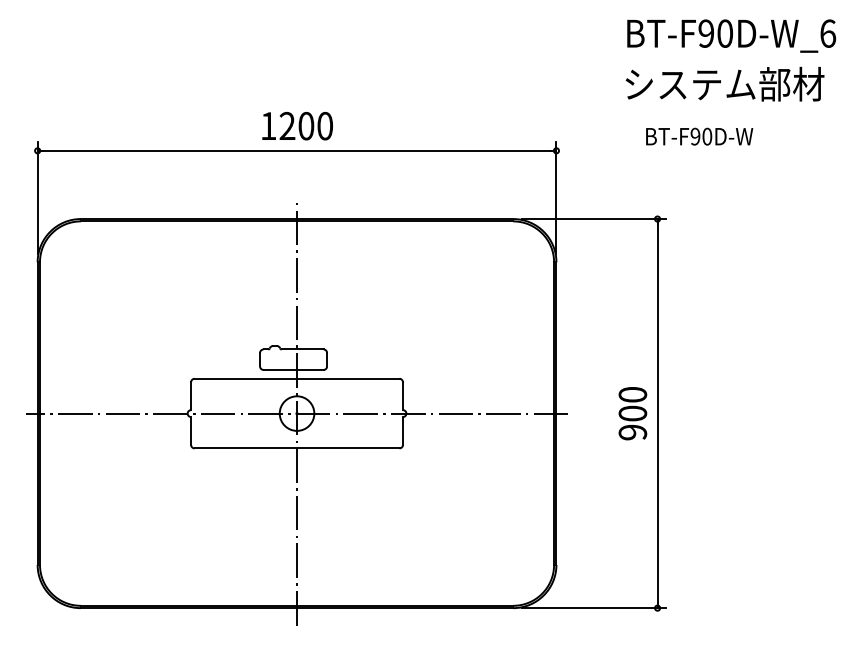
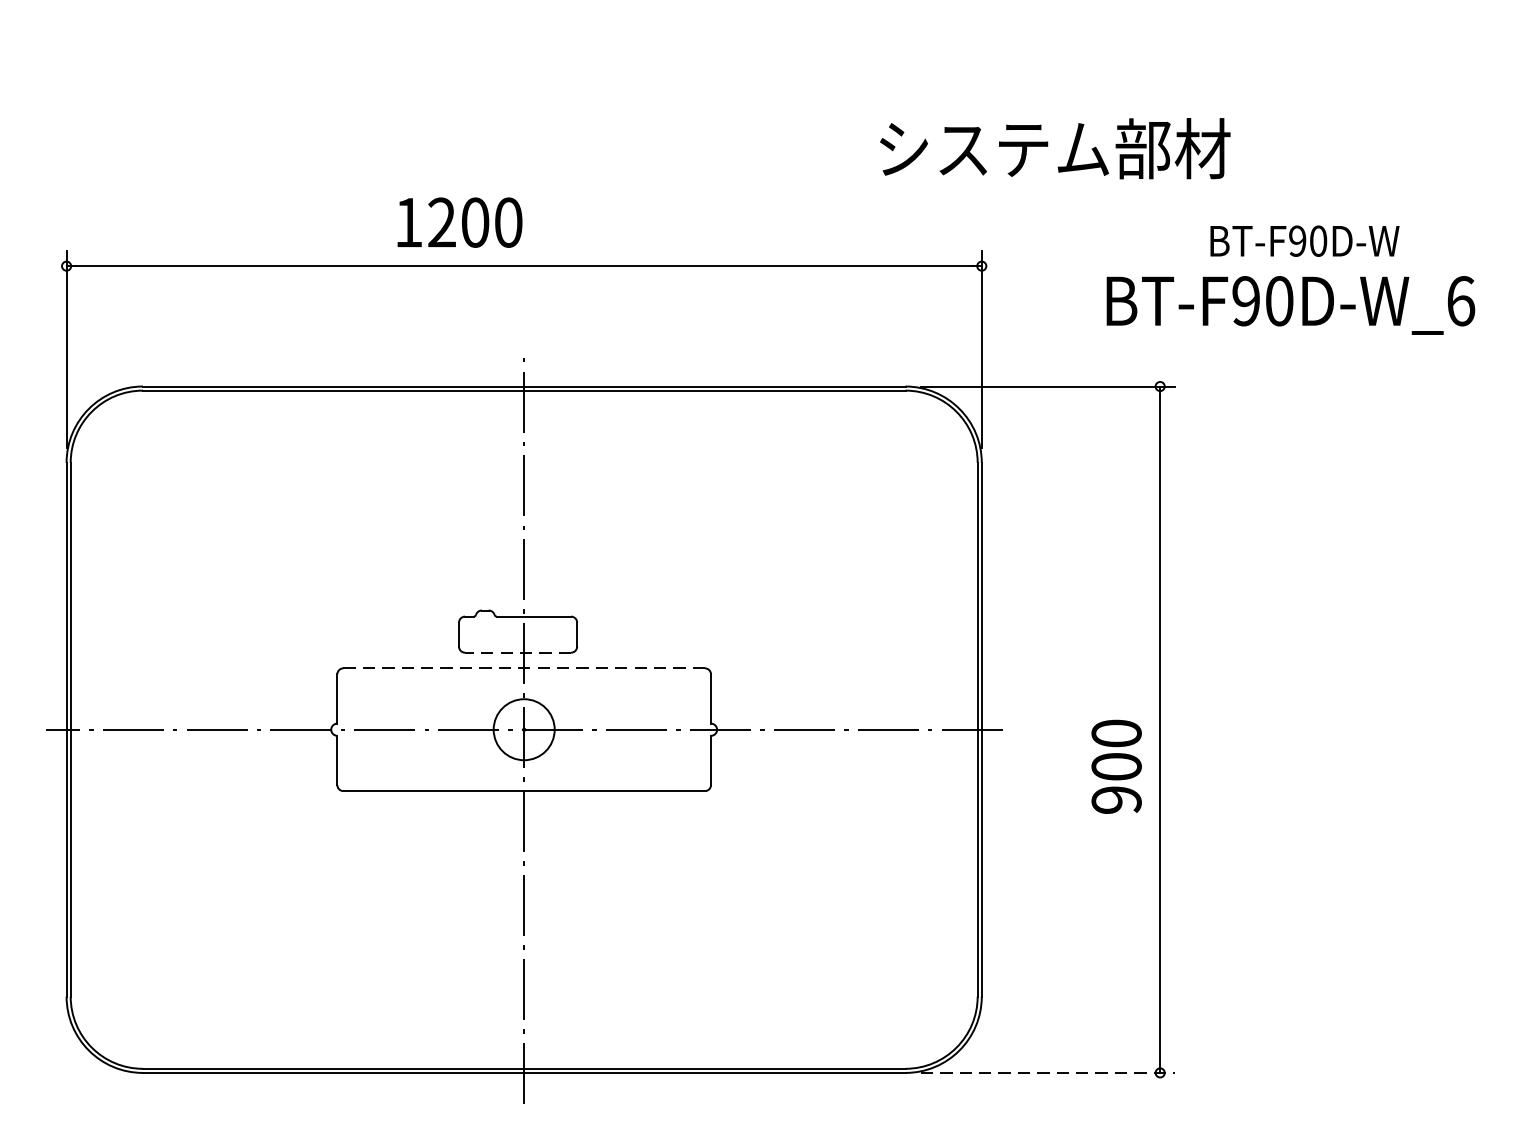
text: (731, 35) -> (1290, 304), moved
text: (724, 83) -> (1054, 147), moved
text: (297, 126) -> (459, 223), moved
text: (699, 136) -> (1304, 240), moved
line: (293, 369) -> (517, 651), solid -> dashed
line: (297, 378) -> (524, 667), solid -> dashed
text: (632, 413) -> (1115, 766), moved
line: (594, 608) -> (1048, 1073), solid -> dashed

